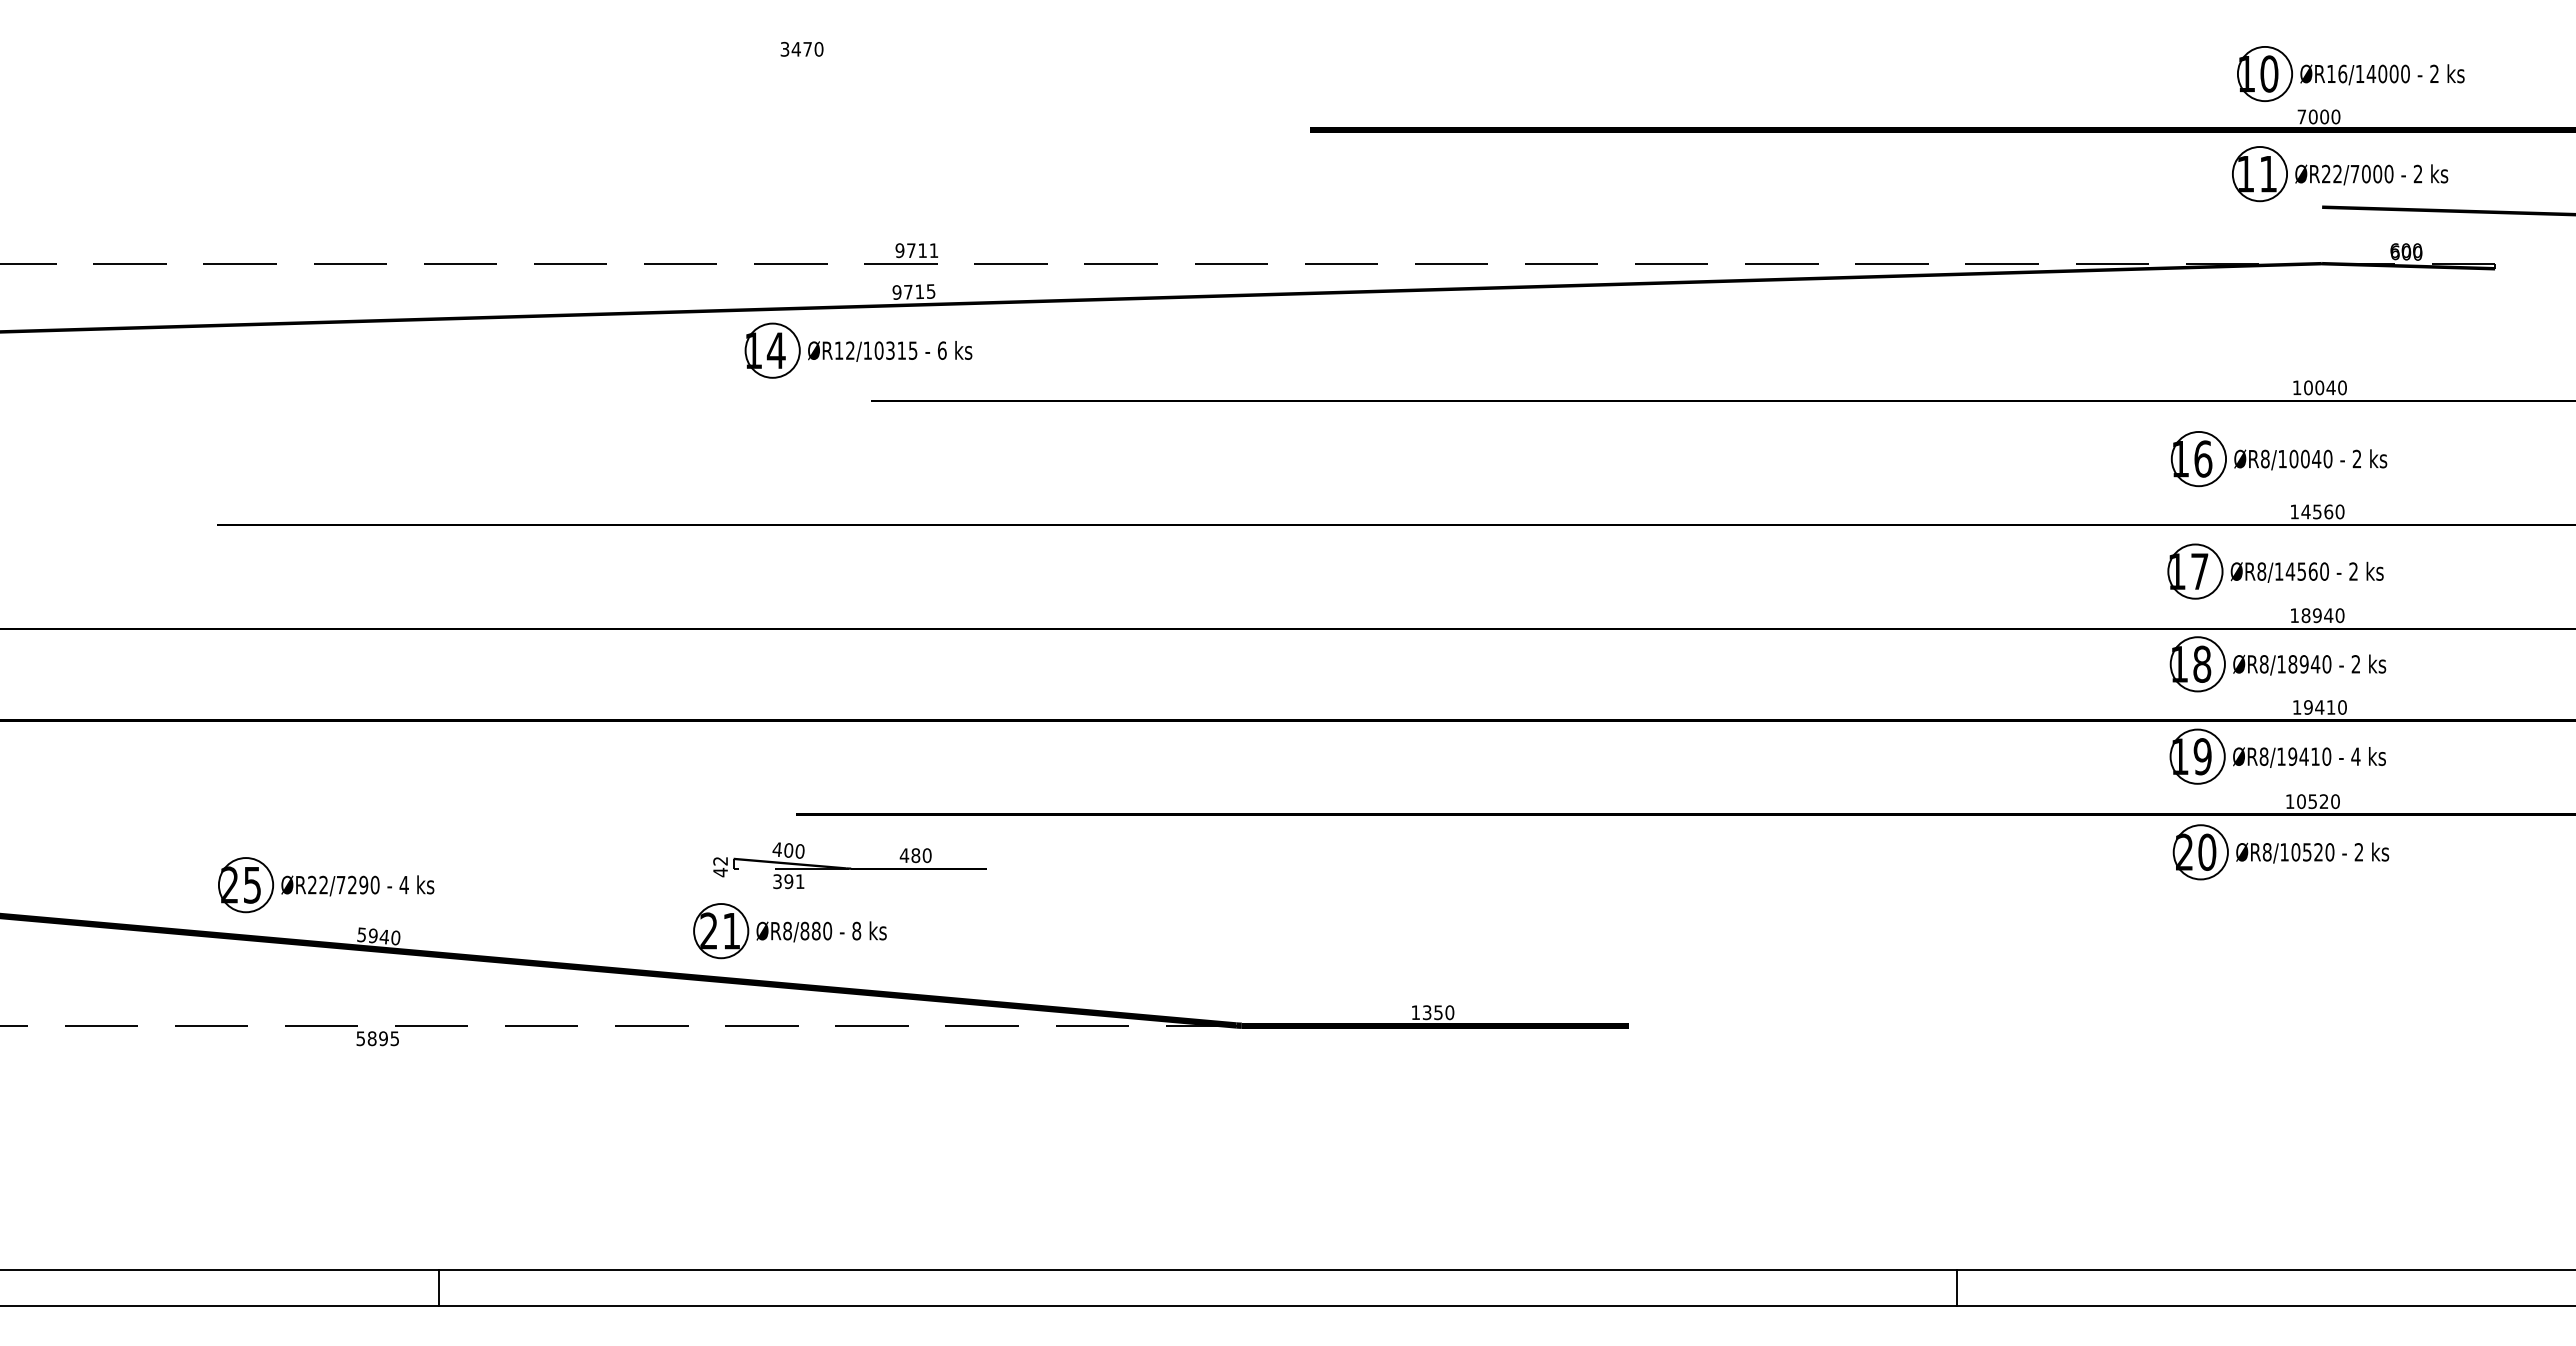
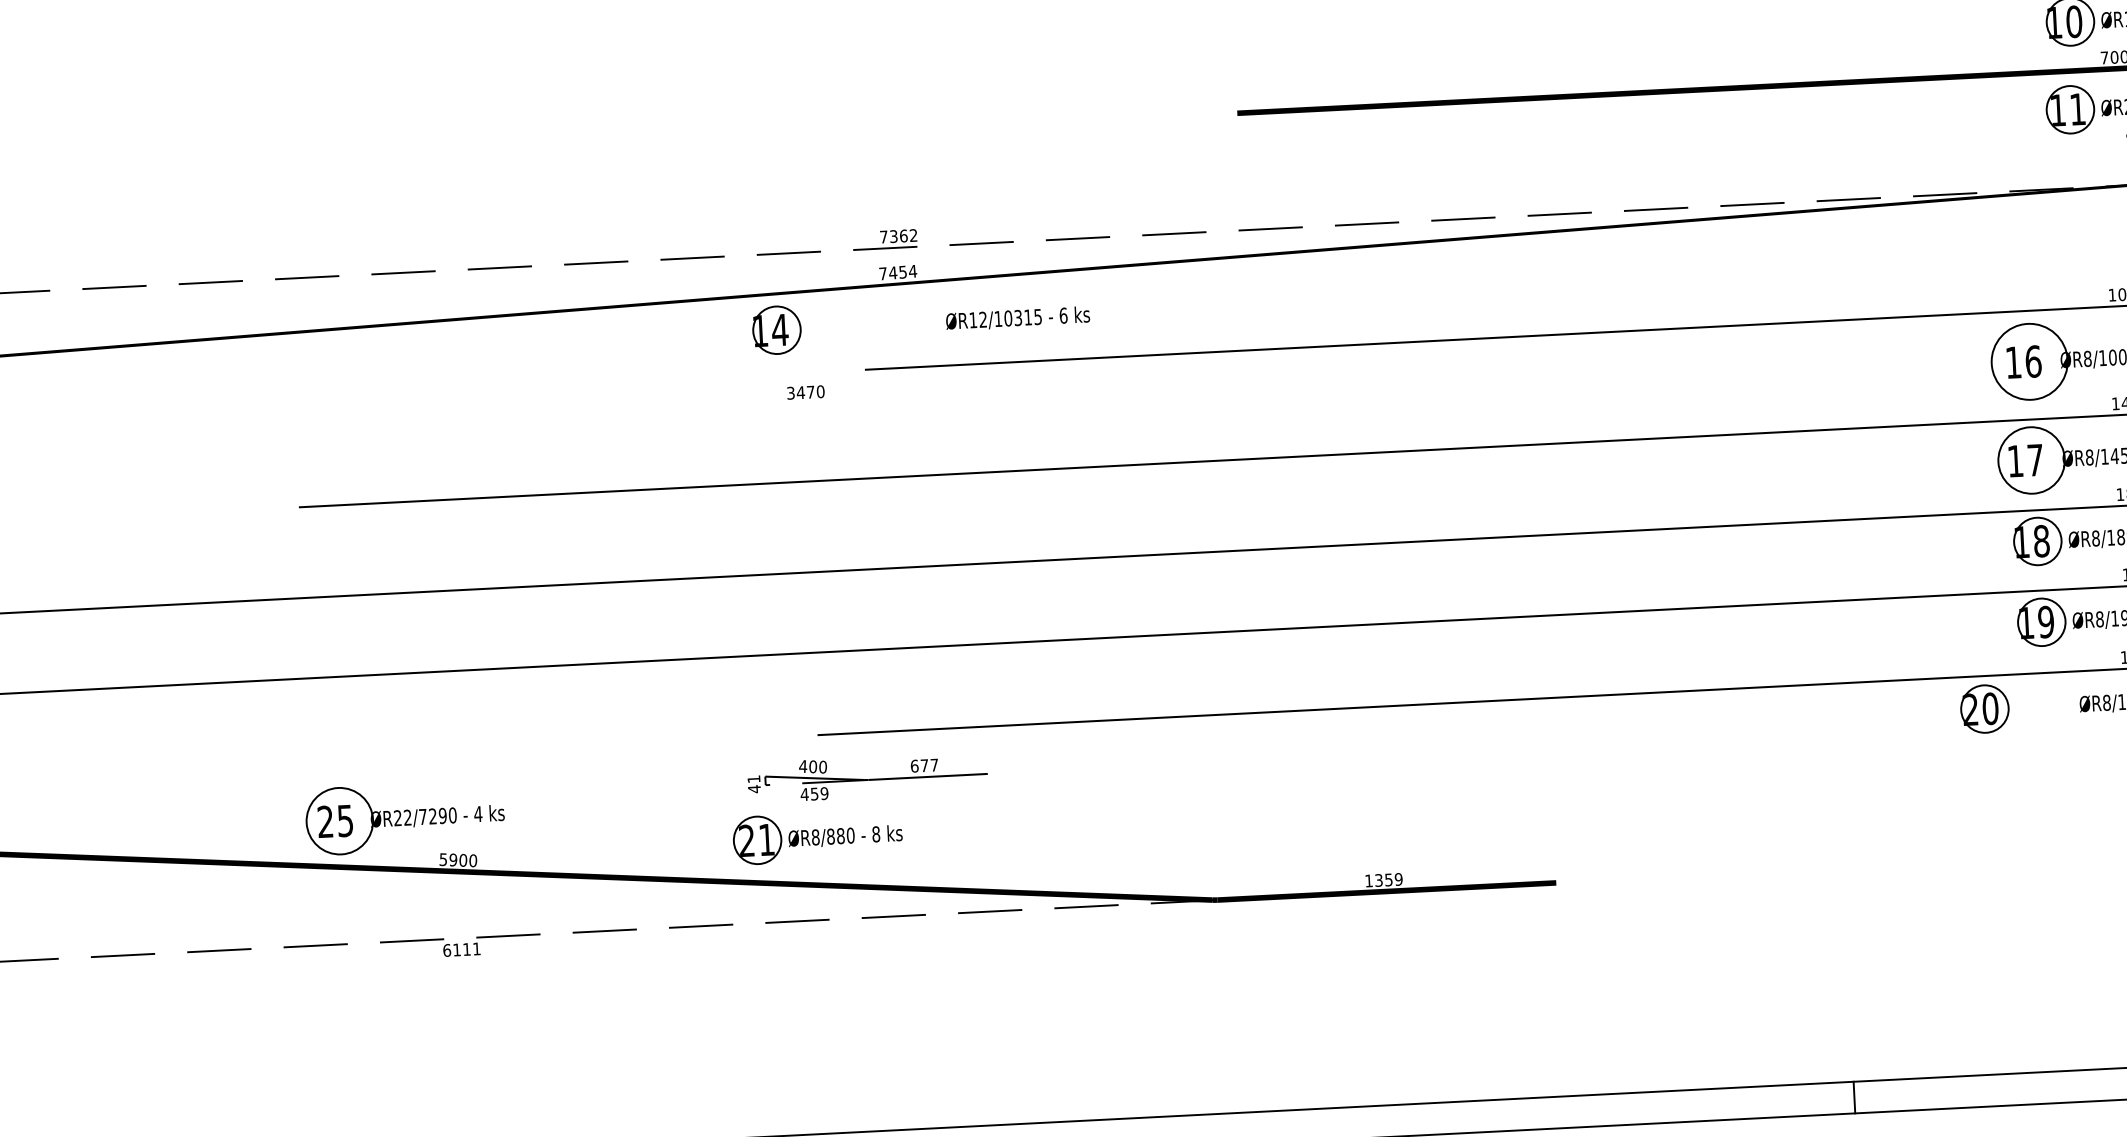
text: (801, 49) -> (805, 392), moved
text: (916, 250) -> (898, 236), 9711 -> 7362
text: (913, 291) -> (897, 272), 9715 -> 7454
text: (890, 351) -> (1018, 318), moved
circle: (2198, 458) -> (2029, 361), size x1.6
circle: (2195, 571) -> (2031, 460), size x1.4
part: (2200, 852) -> (1984, 709), moved
text: (915, 855) -> (924, 765), 480 -> 677
text: (720, 861) -> (753, 779), 42 -> 41
text: (788, 881) -> (814, 793), 391 -> 459
circle: (245, 885) -> (339, 821), size x1.4
text: (384, 936) -> (463, 860), 5940 -> 5900
text: (1449, 1012) -> (1398, 879), 1350 -> 1359
text: (377, 1038) -> (461, 949), 5895 -> 6111

